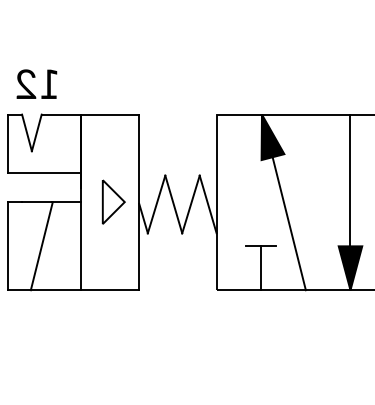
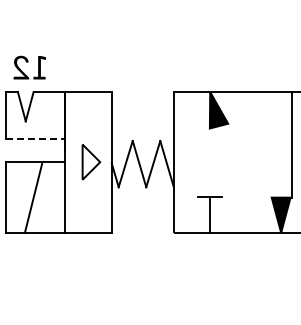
line: (45, 172) -> (36, 138), solid -> dashed
line: (350, 180) -> (292, 144), moved
line: (288, 223) -> (231, 179), removed

